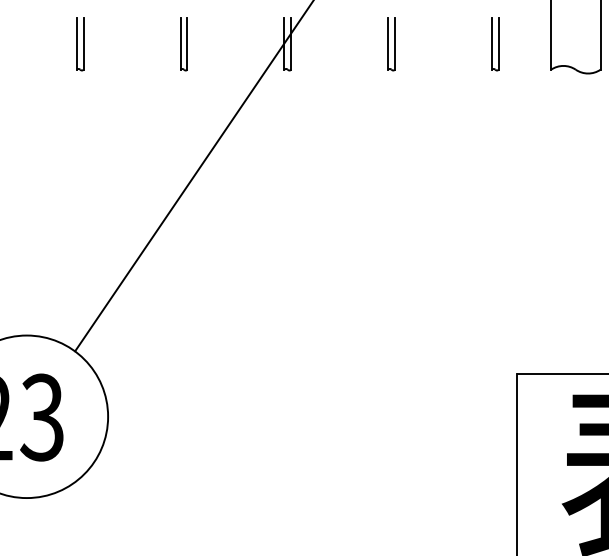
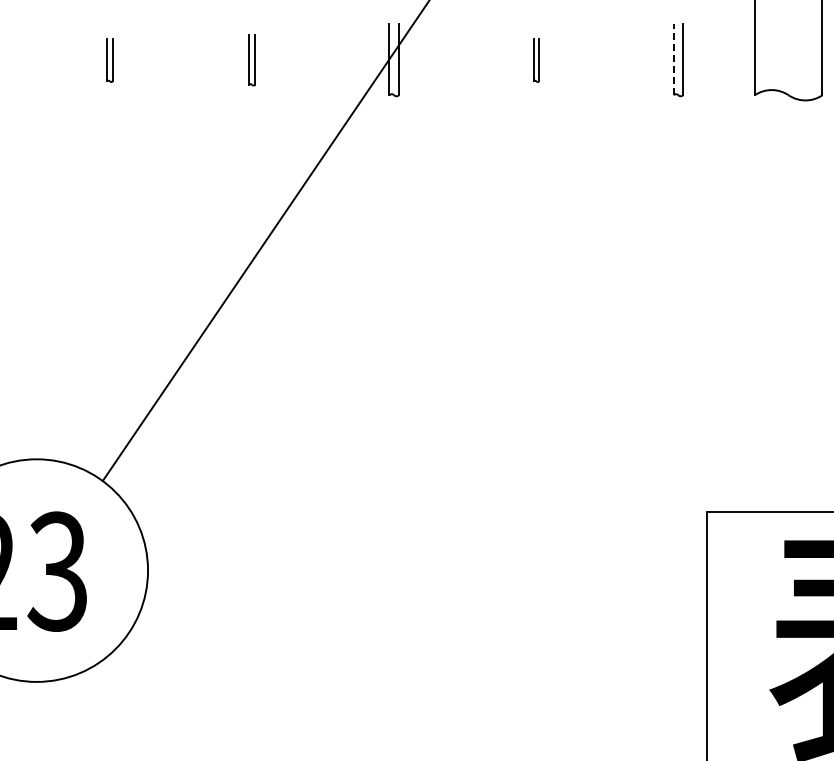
line: (491, 43) -> (673, 59), solid -> dashed
part: (79, 44) -> (109, 60), size x0.6
part: (183, 44) -> (251, 60), size x0.7
part: (391, 44) -> (536, 60), size x0.6

